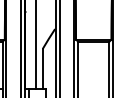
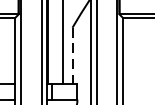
line: (42, 68) -> (72, 55), solid -> dashed

